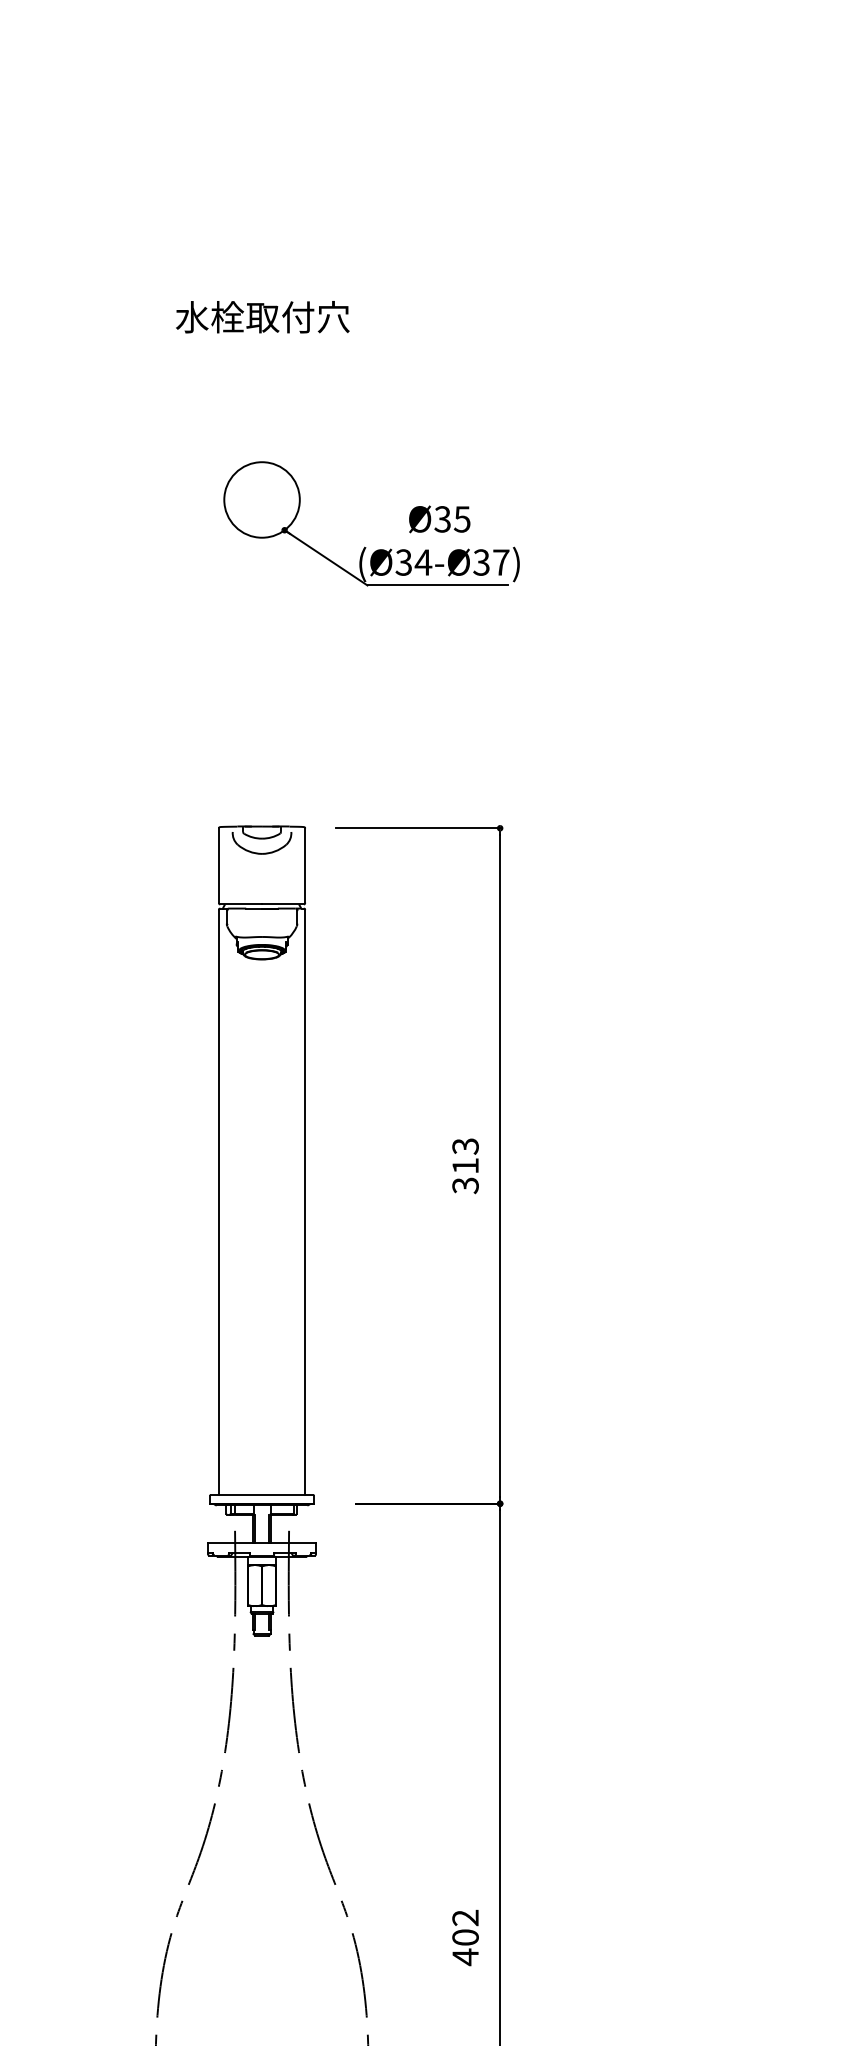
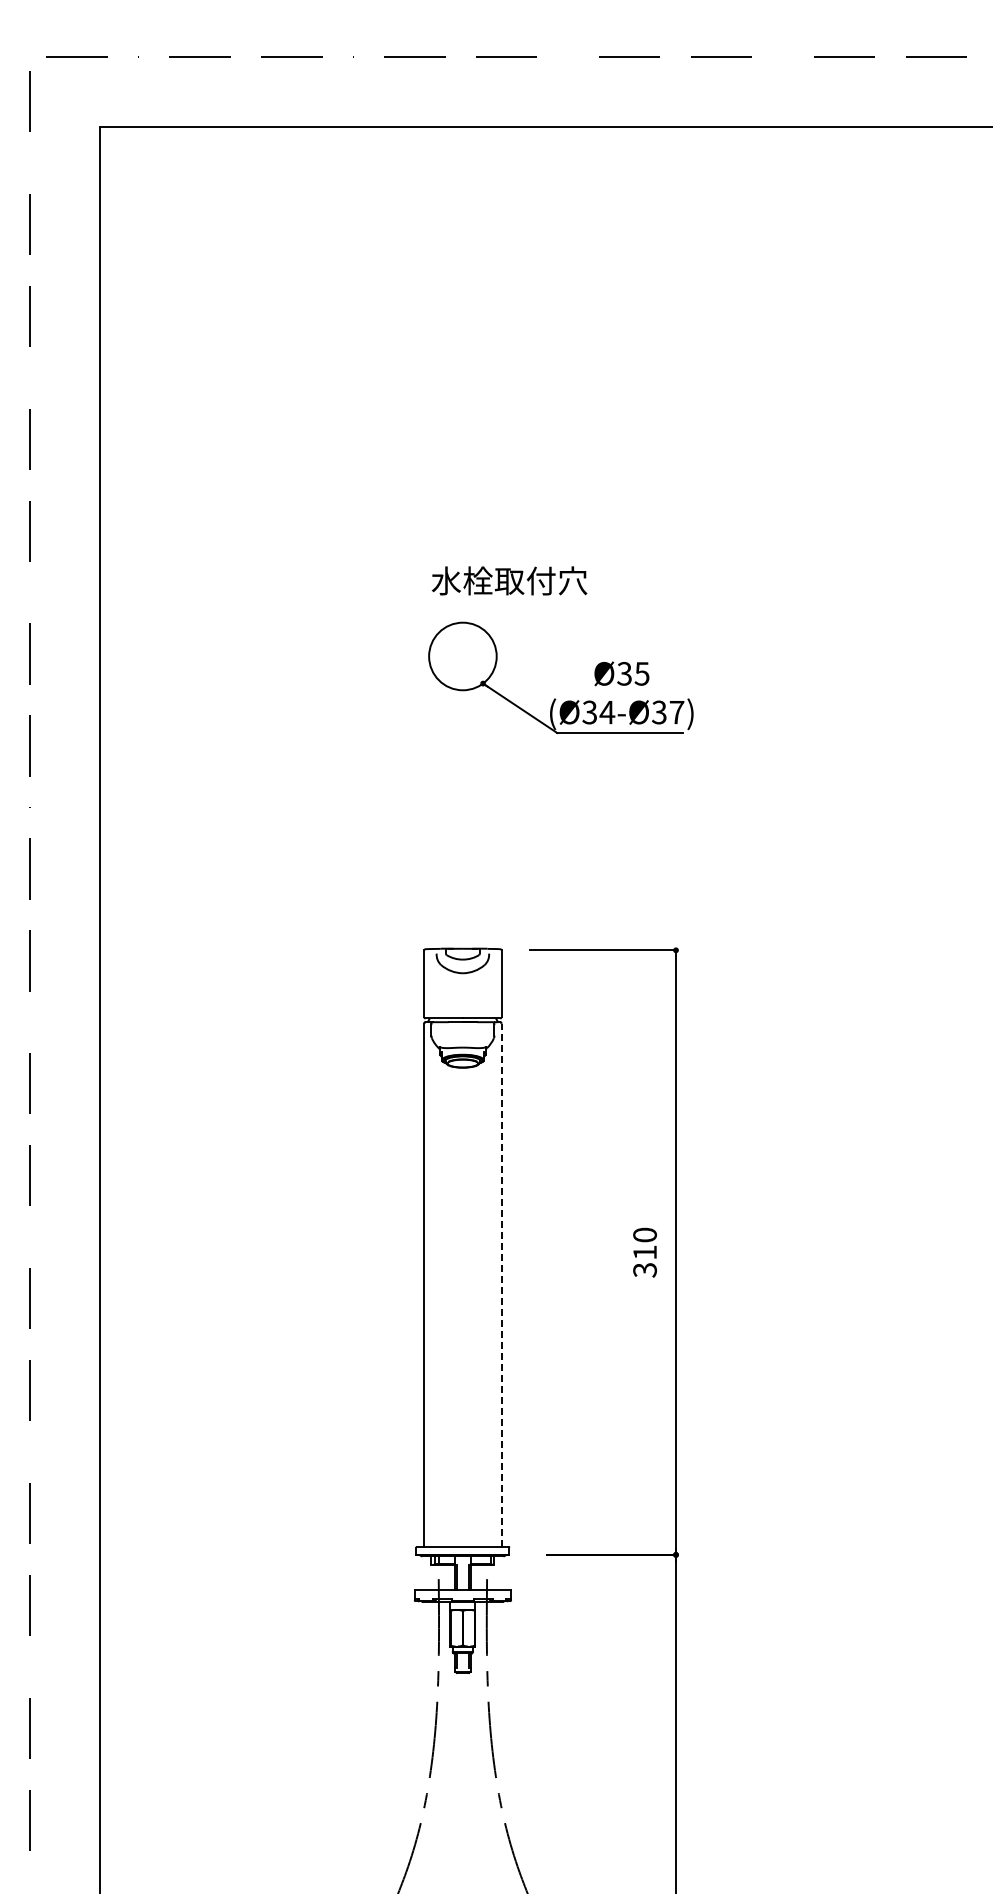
text: (262, 316) -> (509, 580), moved
text: (464, 1145) -> (644, 1234), 313 -> 310
line: (305, 1202) -> (501, 1285), solid -> dashed

